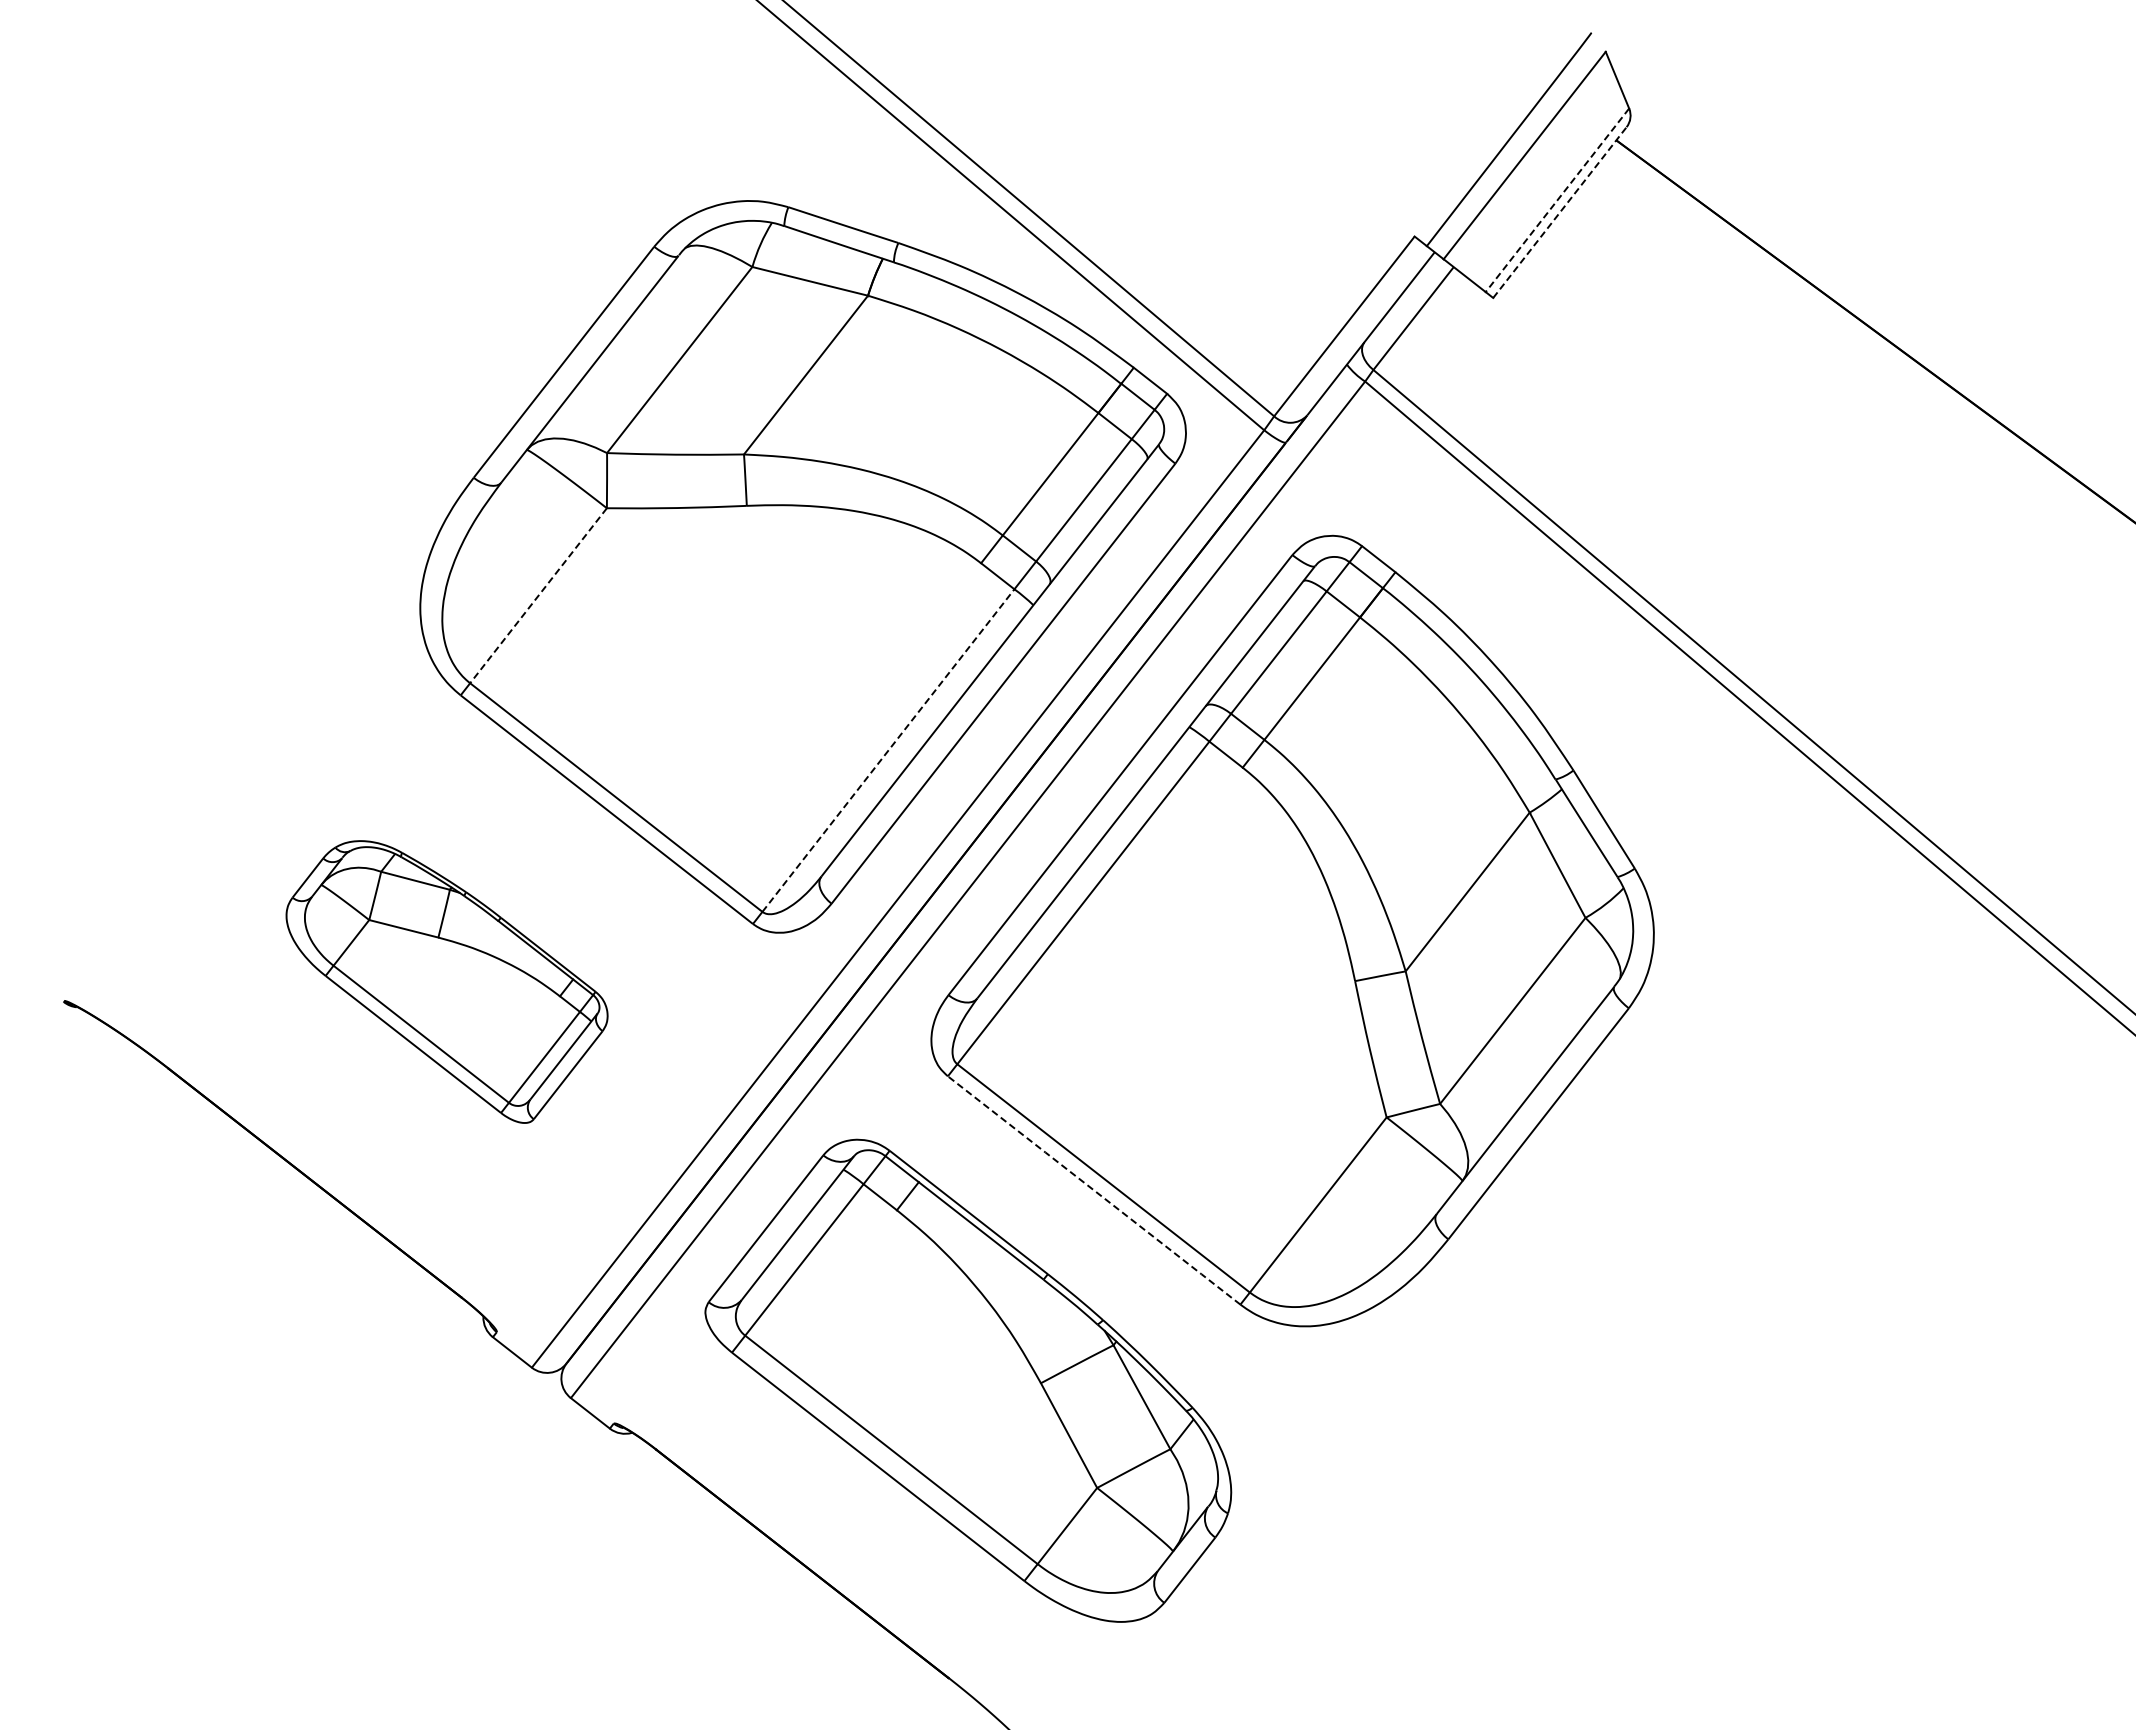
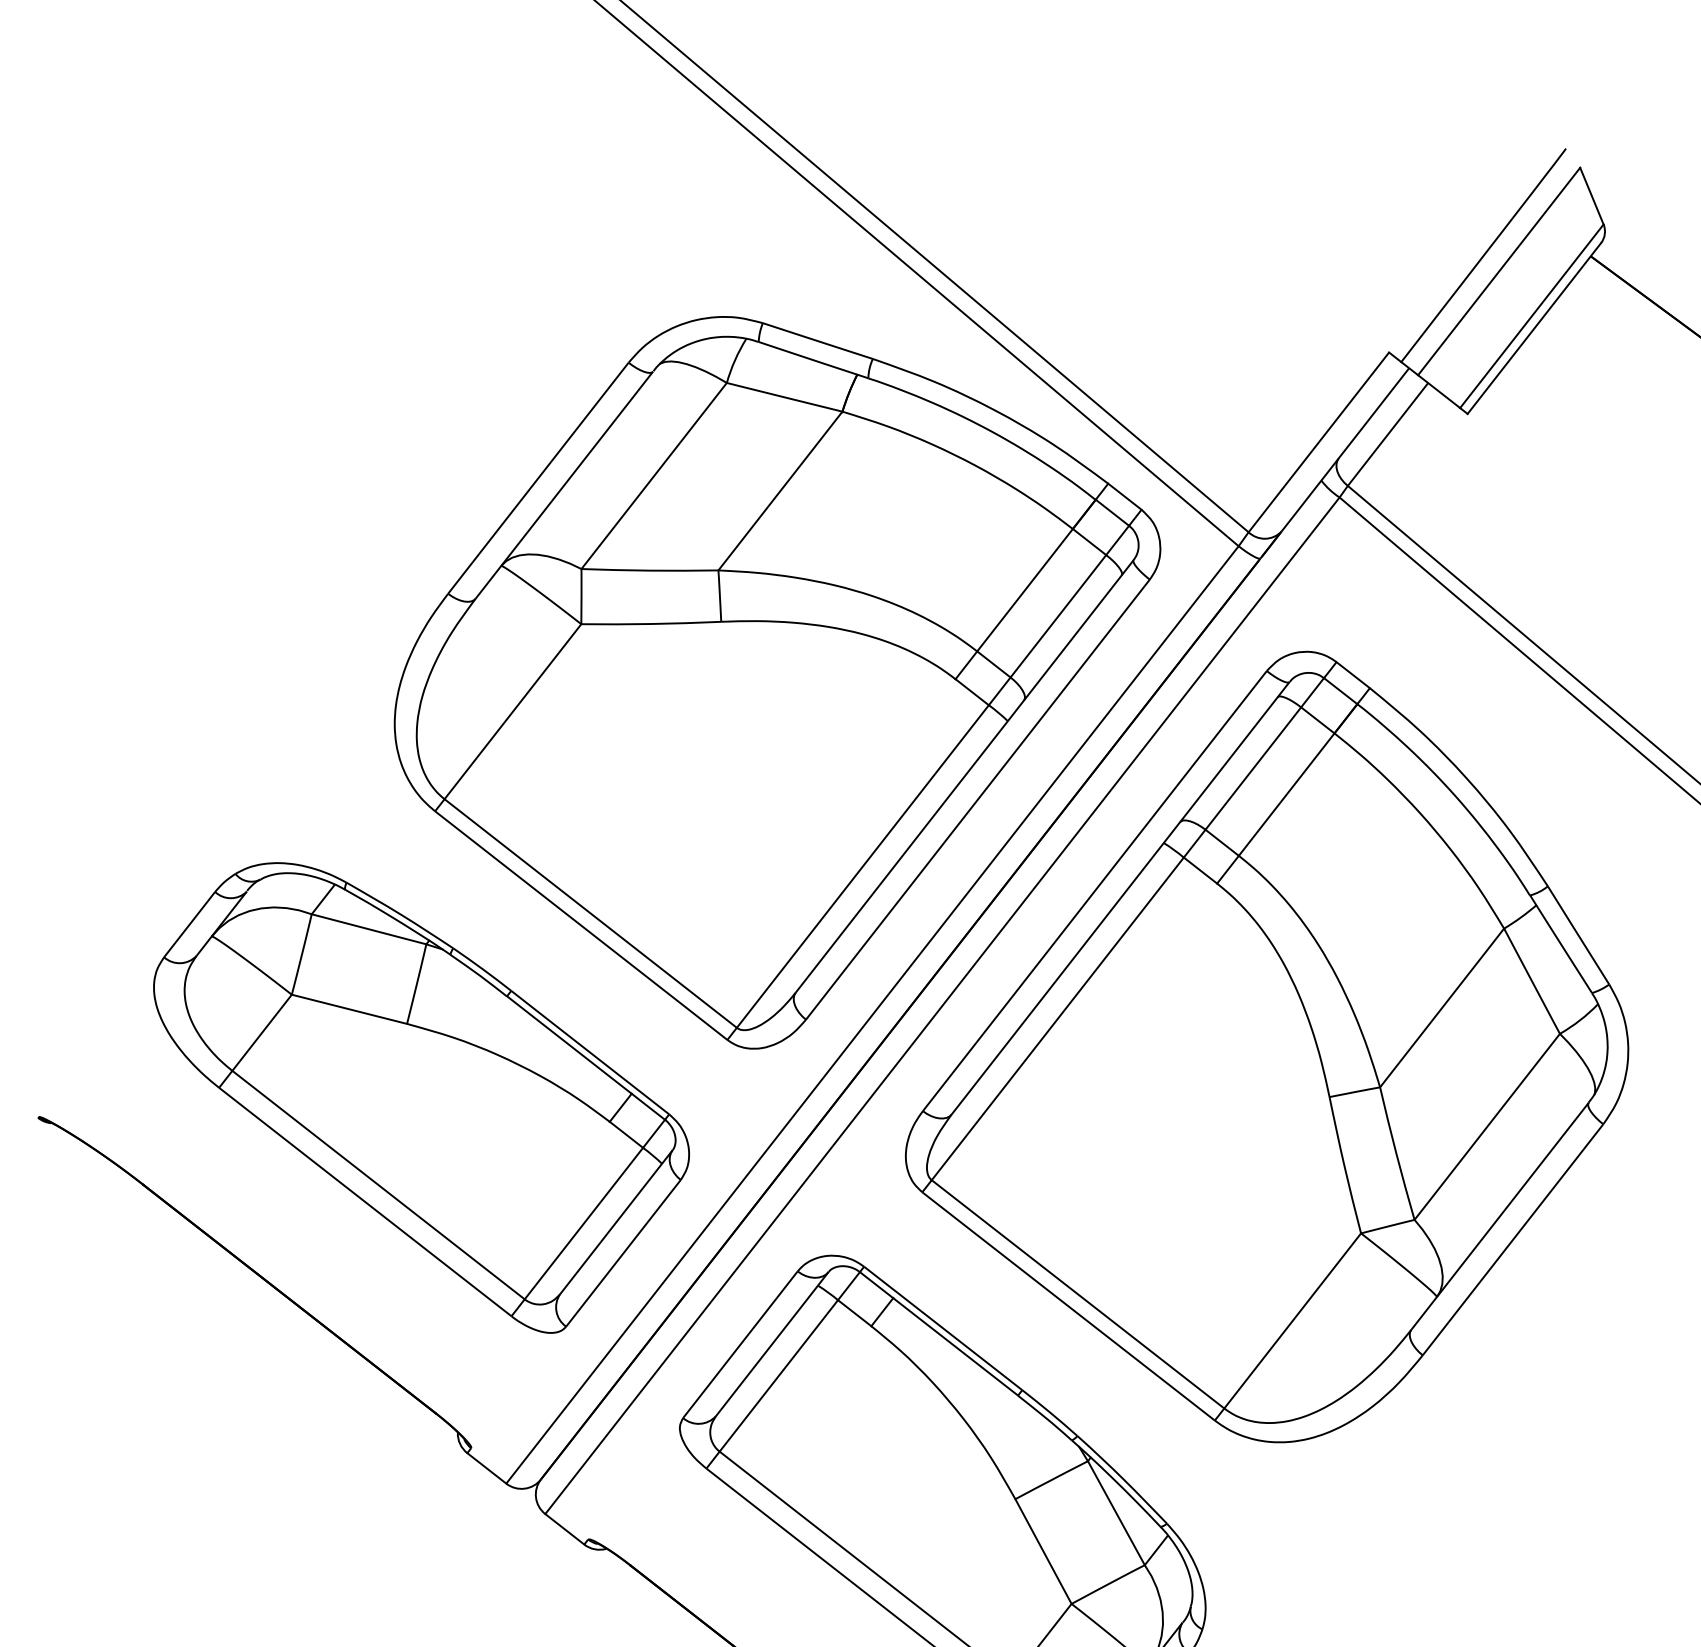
line: (1557, 200) -> (1531, 316), dashed -> solid
line: (1560, 212) -> (1534, 328), dashed -> solid
line: (538, 596) -> (512, 712), dashed -> solid
line: (888, 750) -> (862, 866), dashed -> solid
part: (446, 981) -> (420, 1097), size x1.67
line: (1094, 1190) -> (1068, 1306), dashed -> solid

